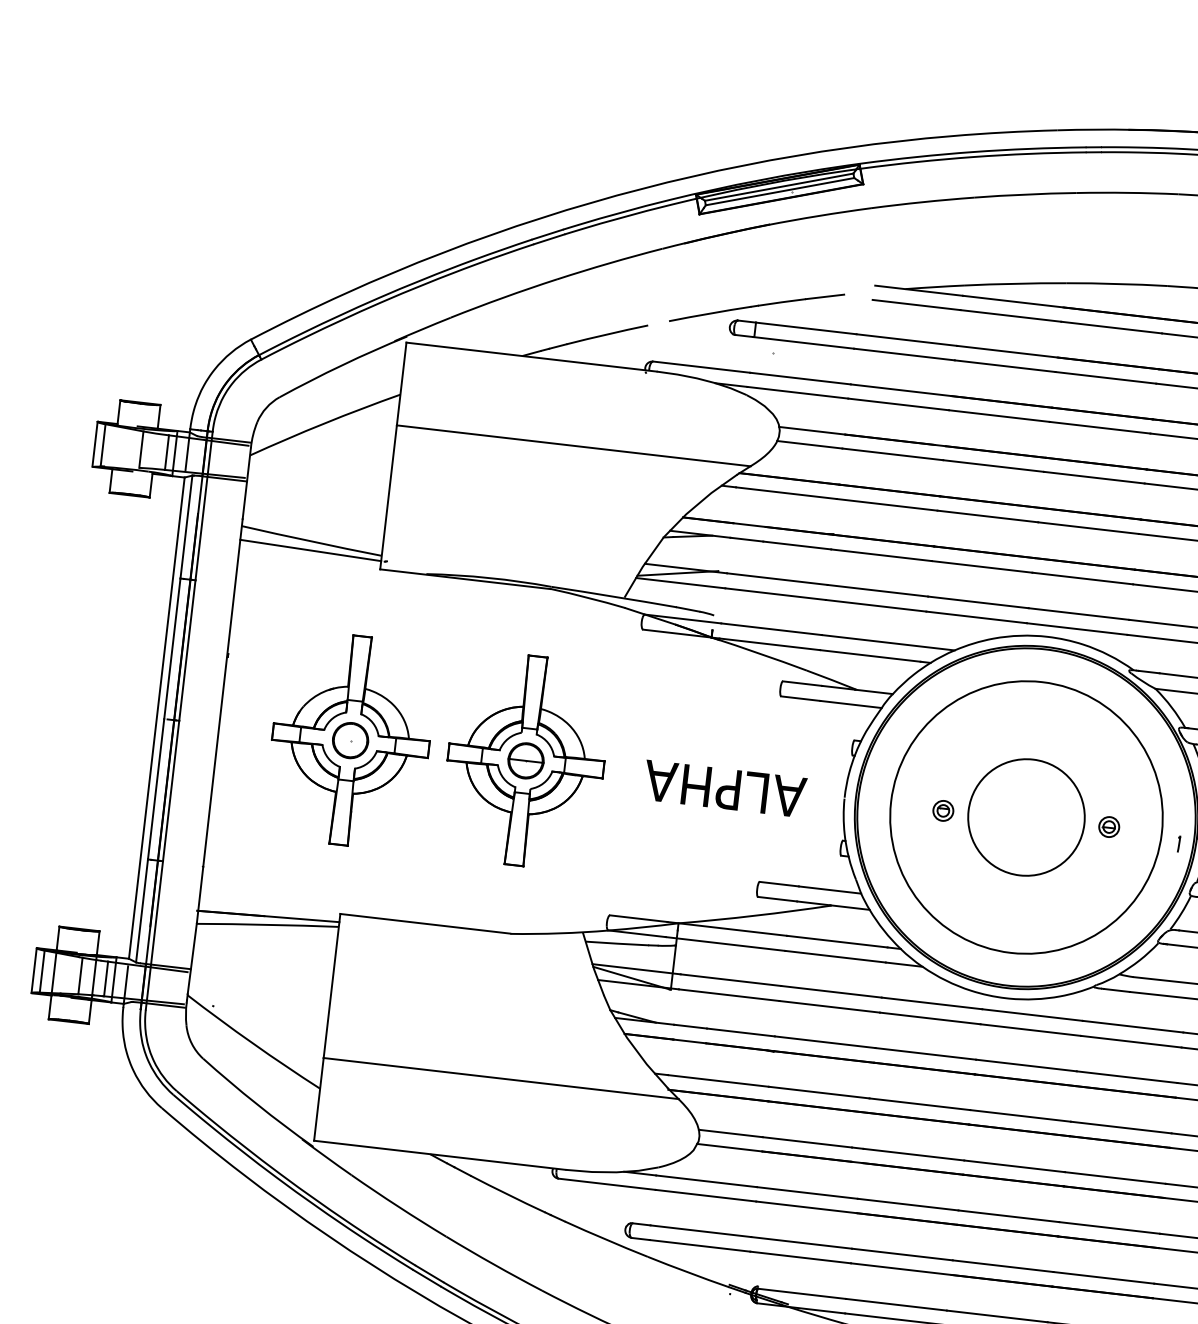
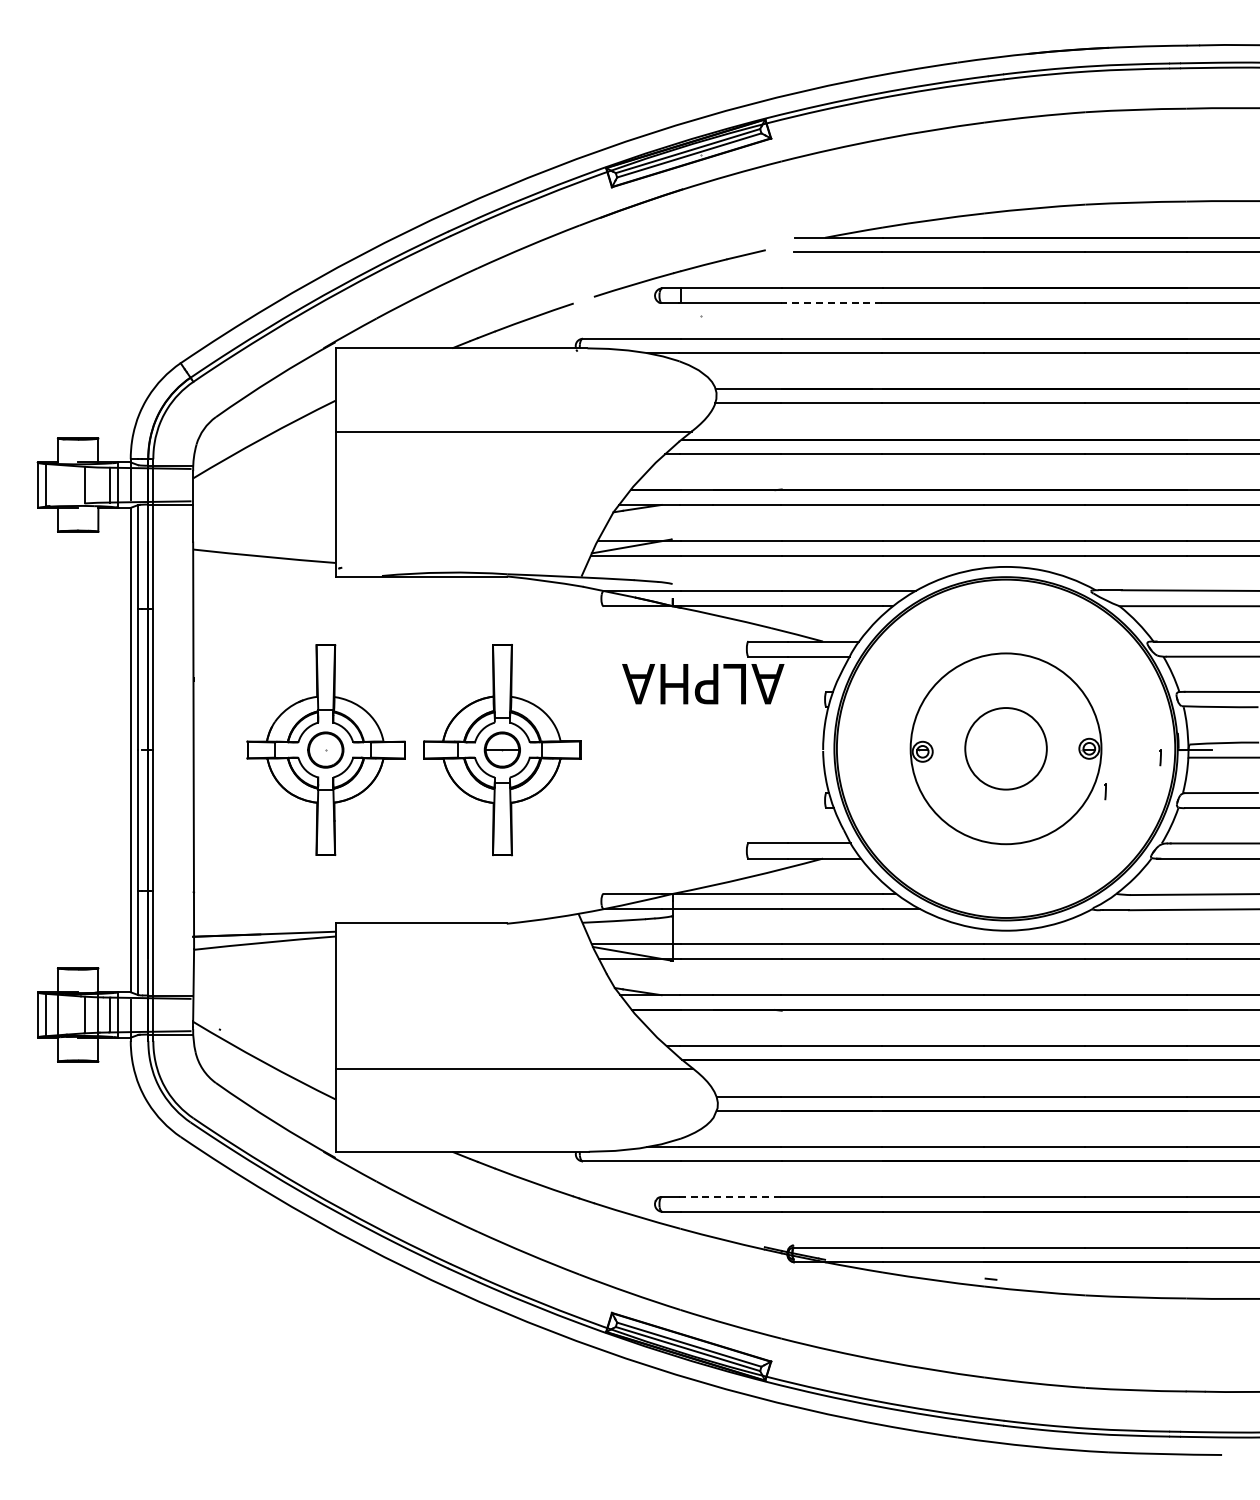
line: (904, 354) -> (831, 302), solid -> dashed
line: (310, 550) -> (264, 565), removed
text: (725, 789) -> (703, 684), moved
circle: (1025, 817) -> (1005, 748), size x0.7
circle: (1025, 817) -> (1005, 748), size x0.7
line: (1120, 871) -> (1105, 791), added
line: (701, 1231) -> (730, 1197), solid -> dashed

